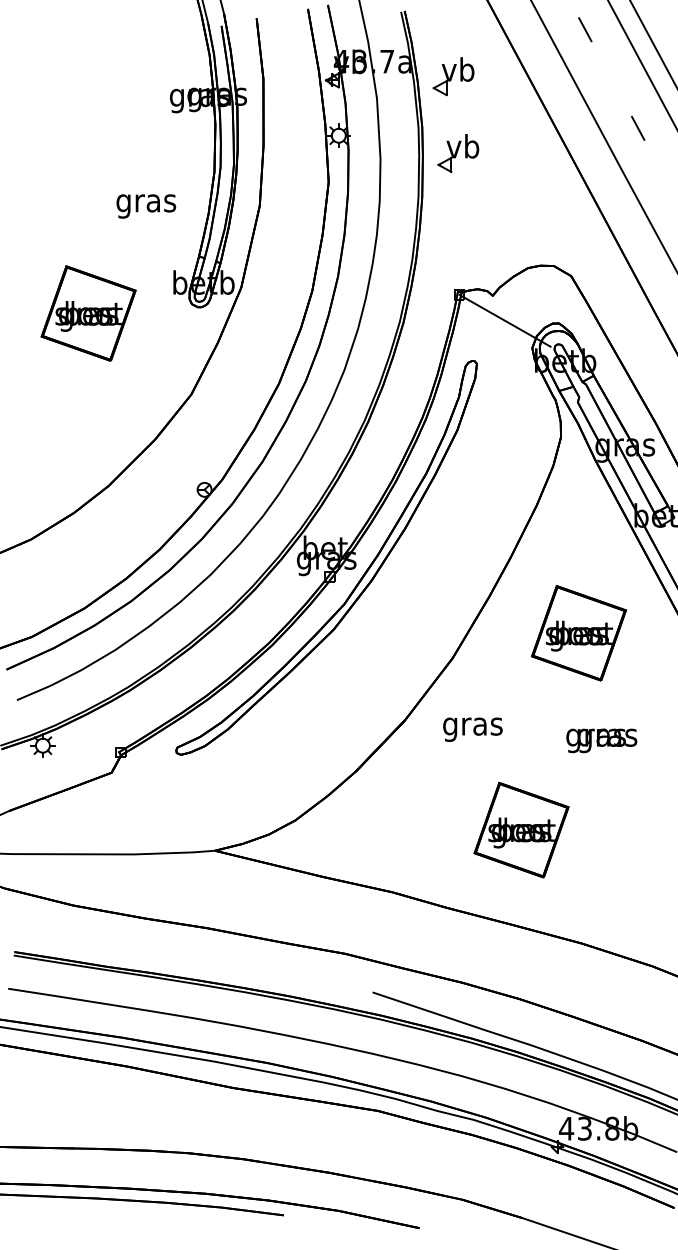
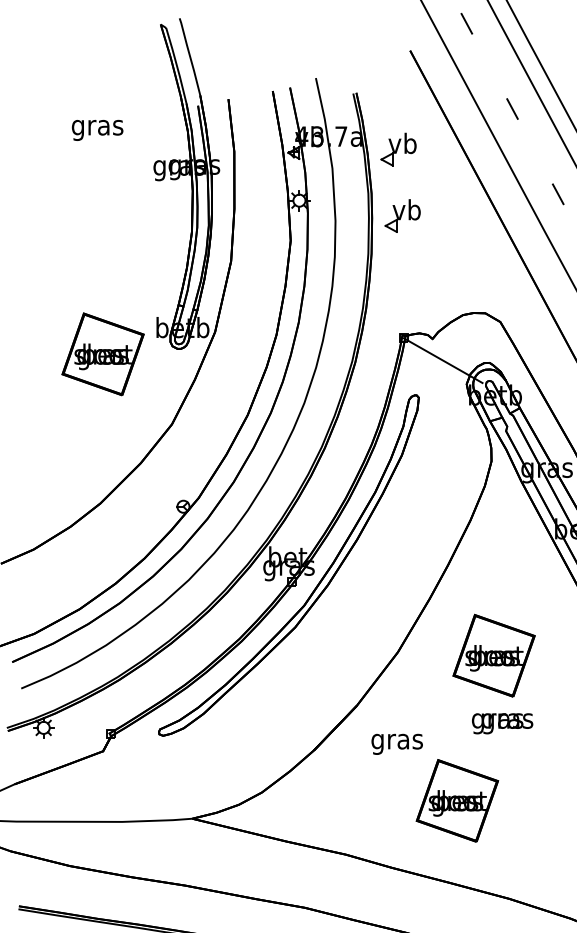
text: (146, 206) -> (97, 130), moved
part: (88, 313) -> (102, 354), moved
part: (578, 633) -> (493, 656), moved
text: (472, 729) -> (396, 744), moved
text: (601, 740) -> (502, 723), moved

